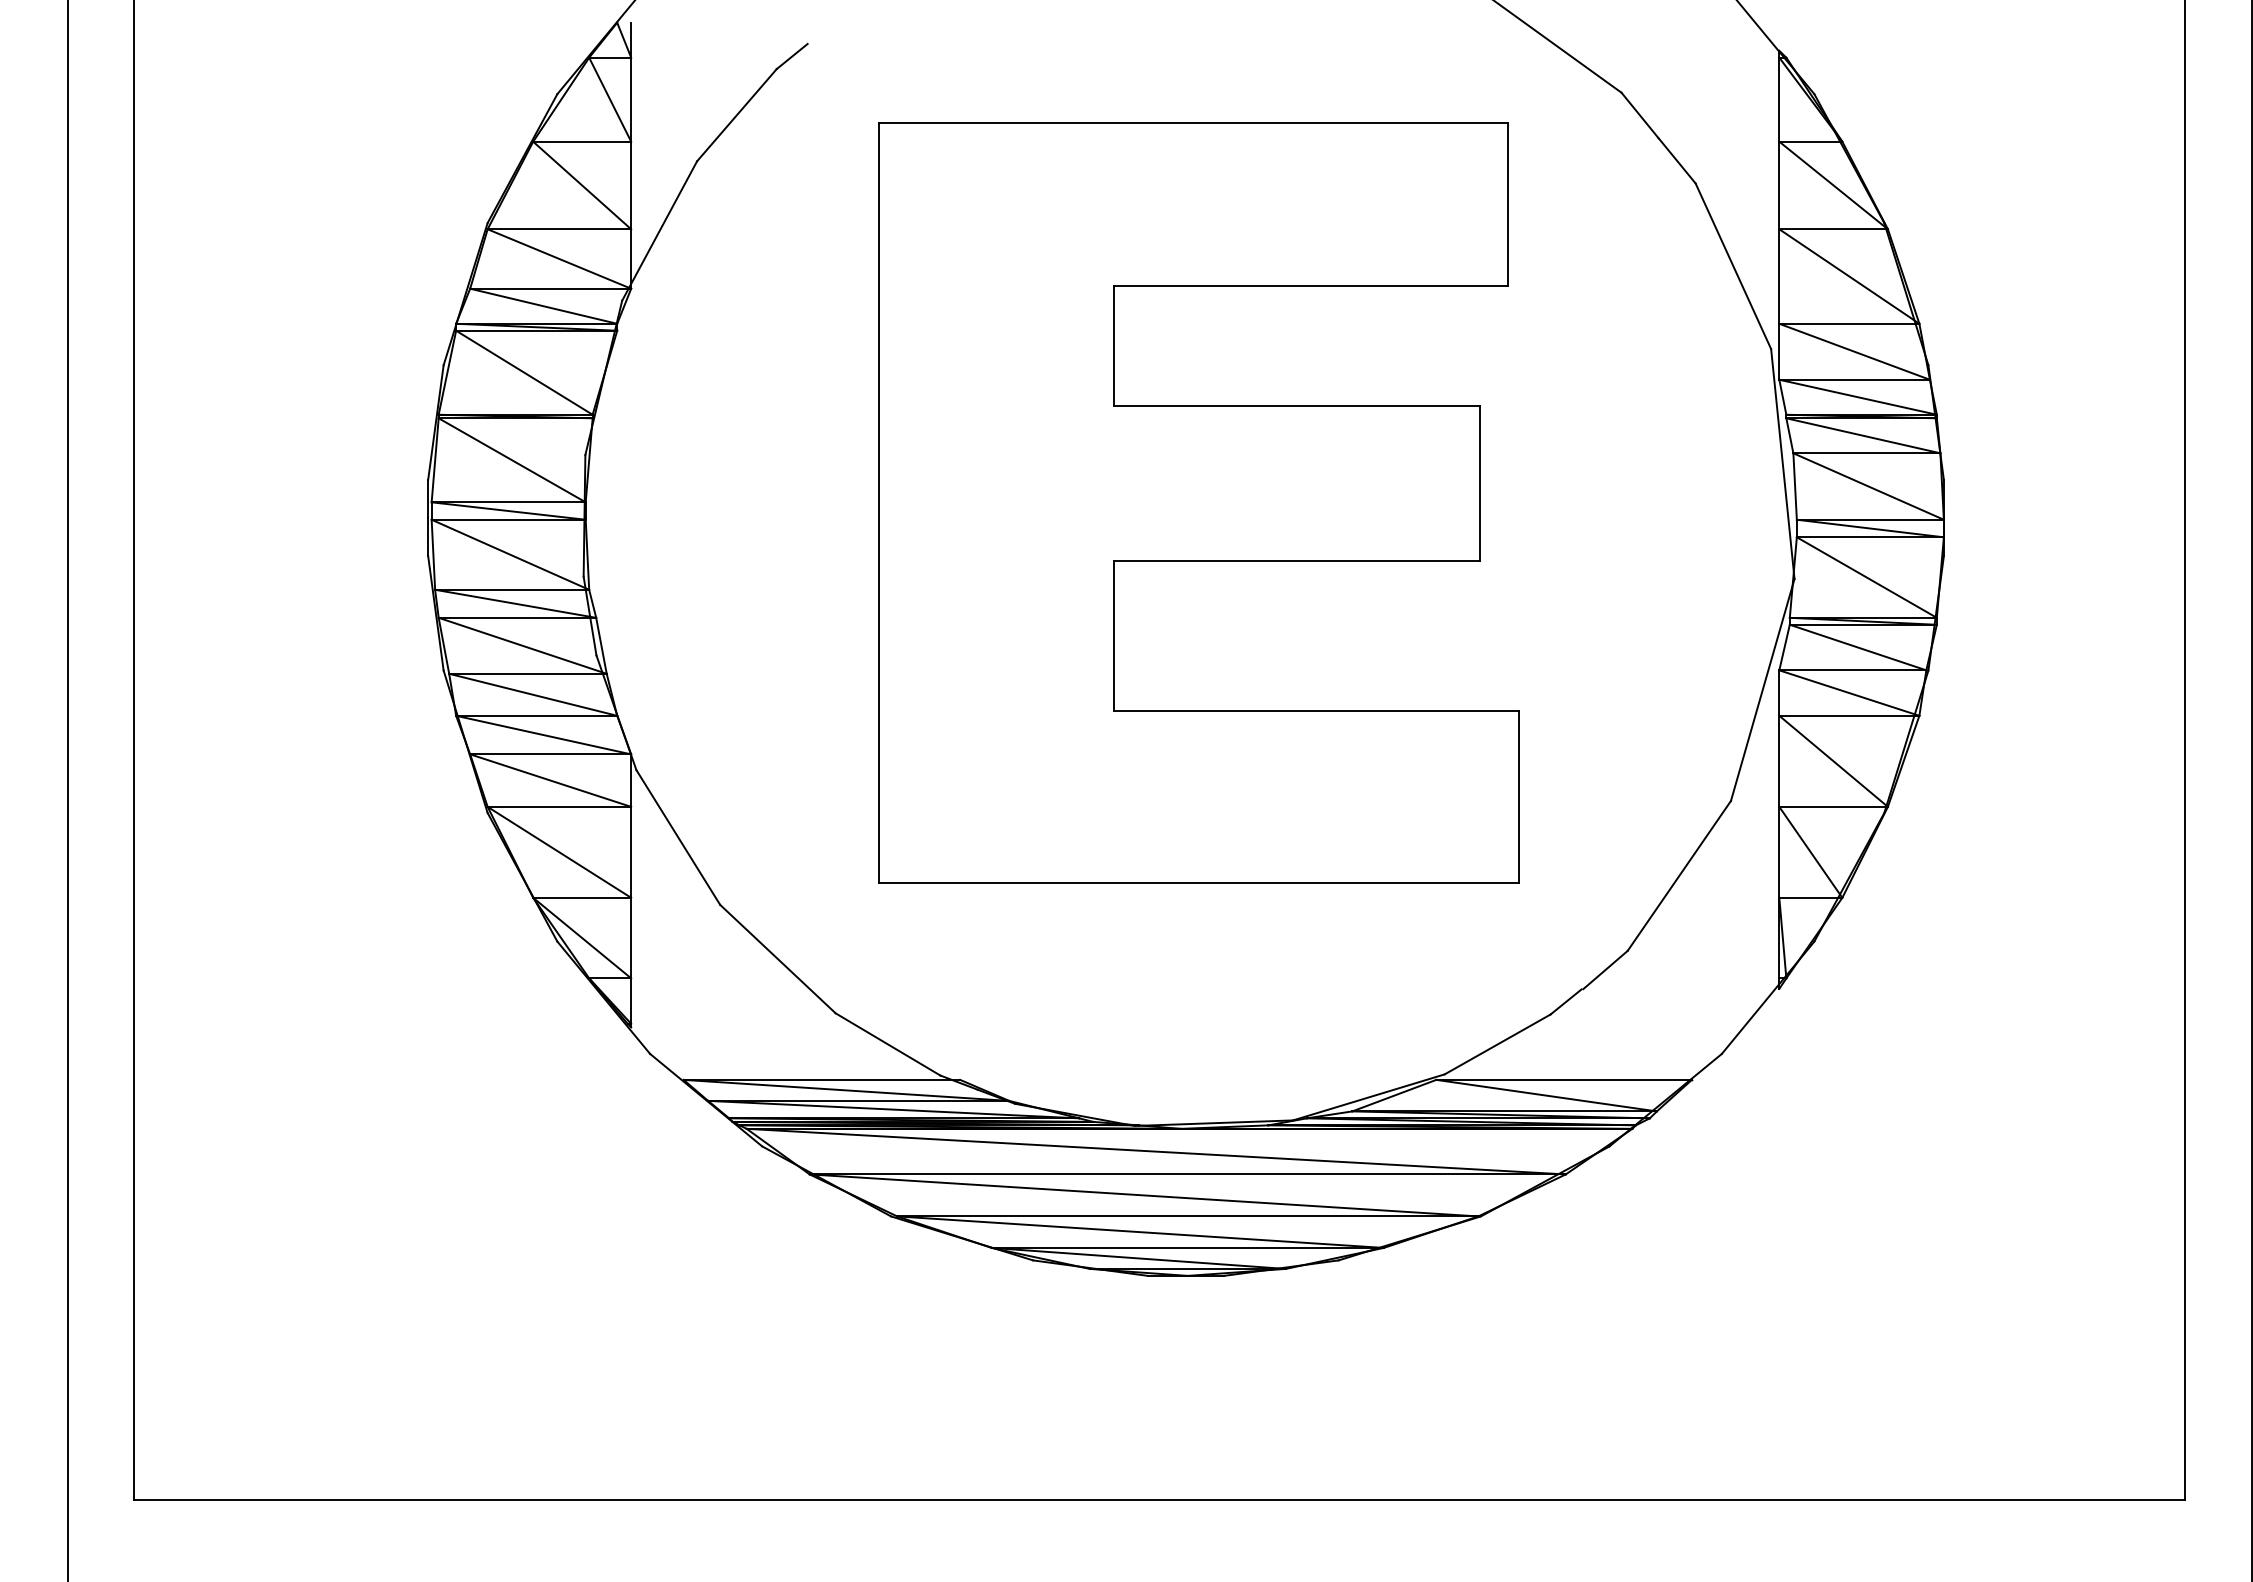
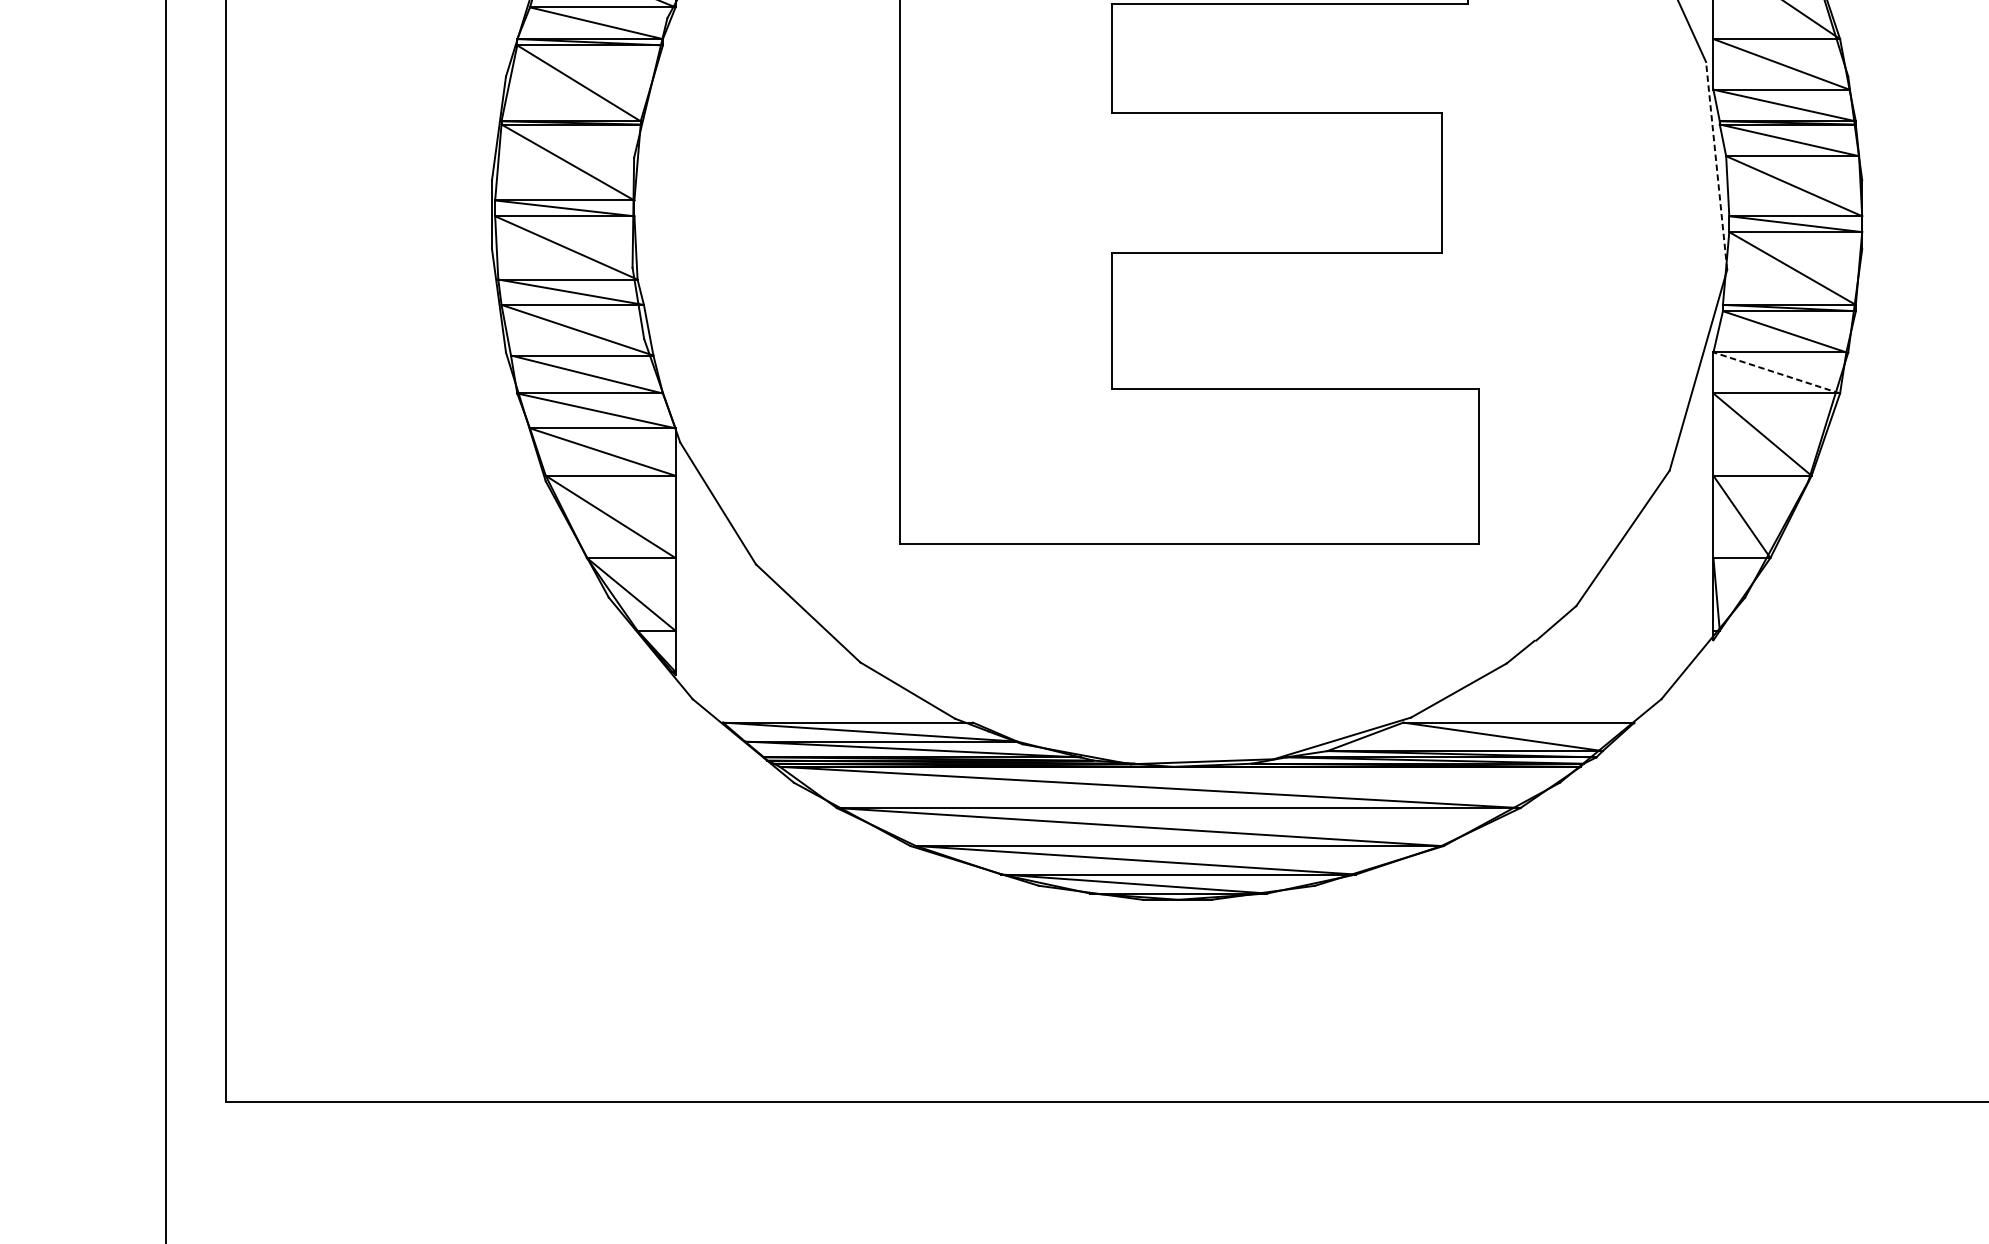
line: (1782, 464) -> (1716, 166), solid -> dashed
line: (1849, 693) -> (1776, 373), solid -> dashed

